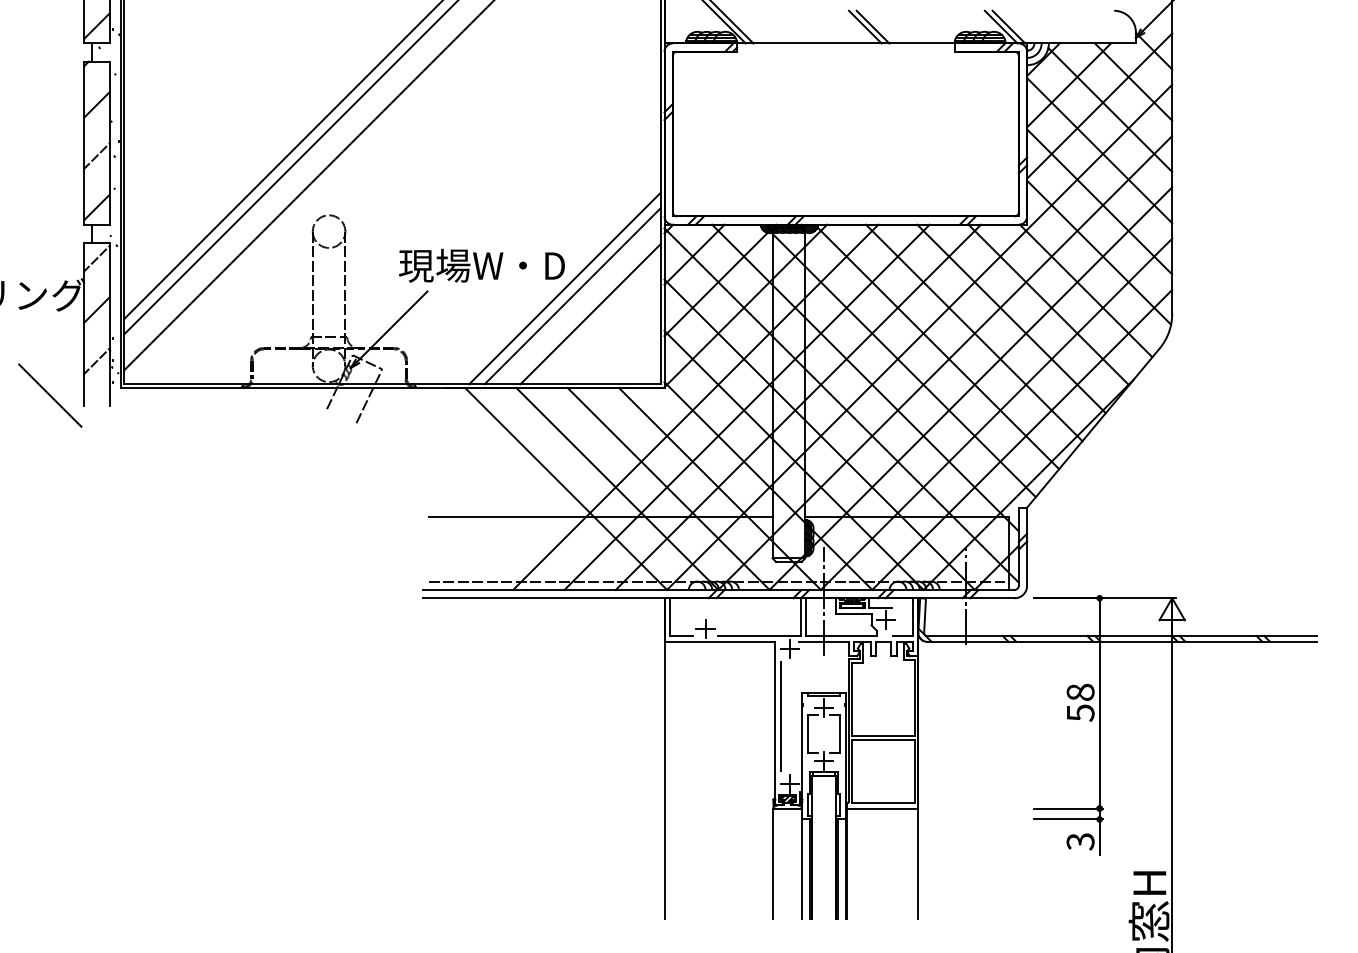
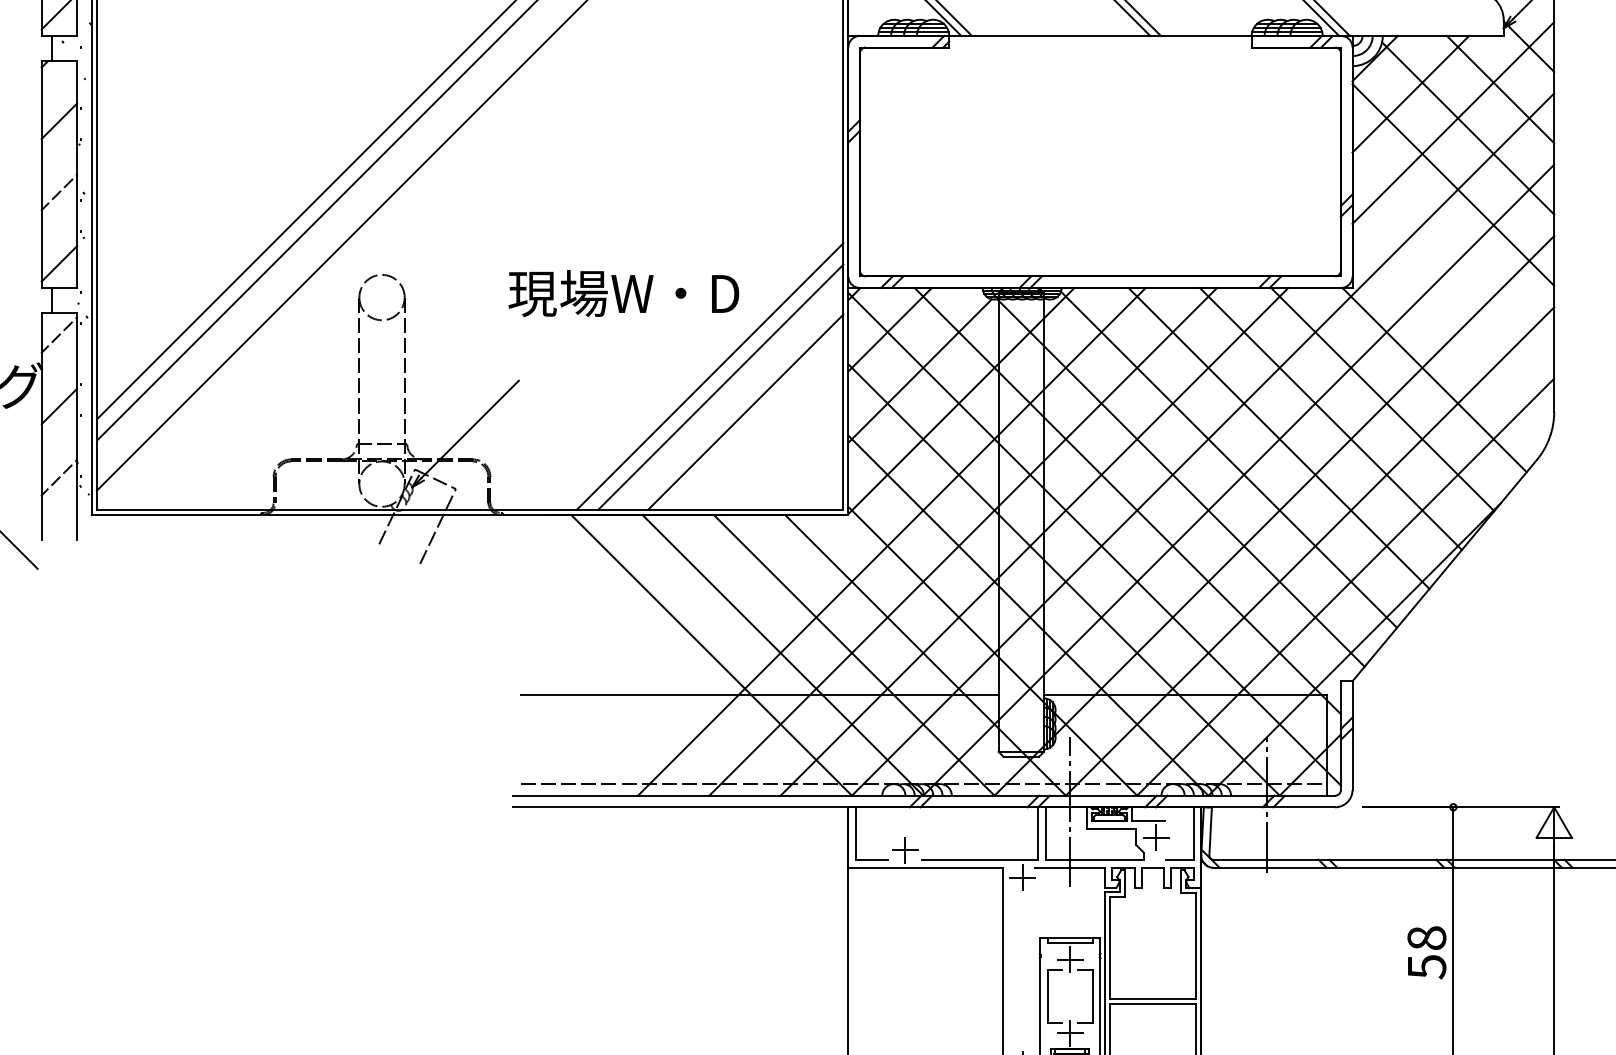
line: (1099, 201) -> (1453, 255), removed
line: (1099, 252) -> (1453, 326), removed
text: (481, 265) -> (623, 293), moved
line: (780, 716) -> (1009, 971), removed

